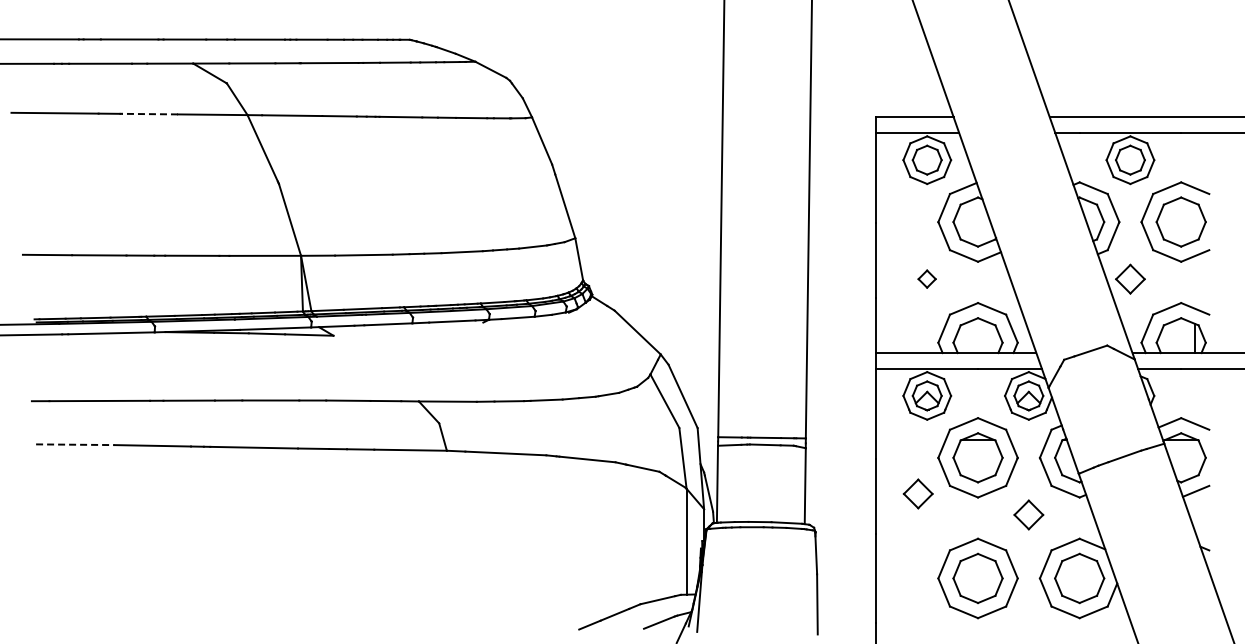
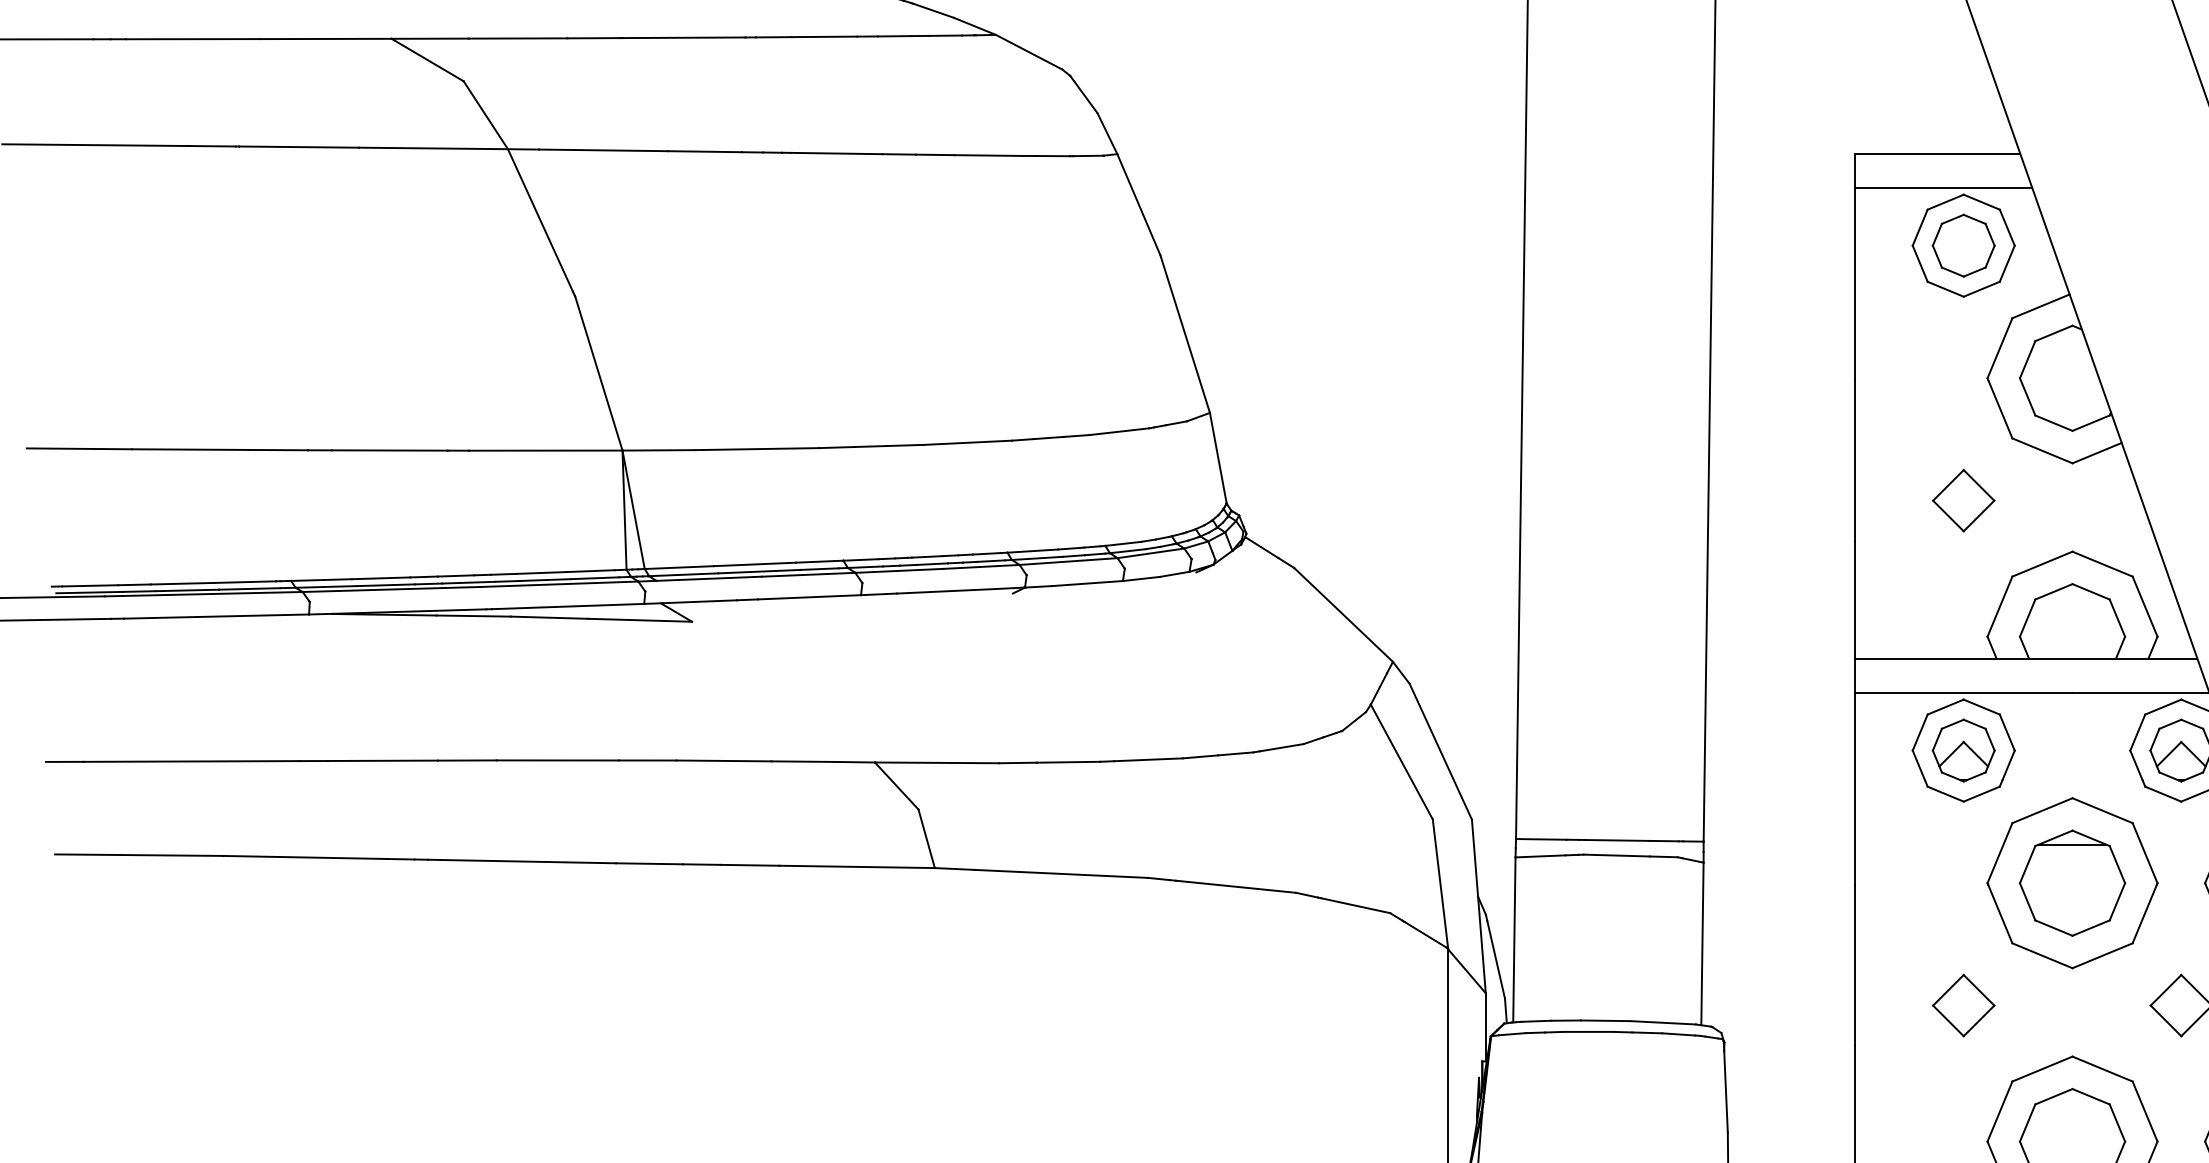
line: (149, 114) -> (297, 147), dashed -> solid
part: (926, 278) -> (1962, 499), size x1.67
line: (75, 444) -> (139, 854), dashed -> solid
part: (917, 493) -> (1962, 1004), moved

